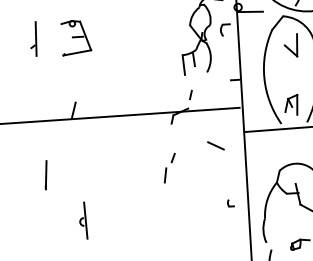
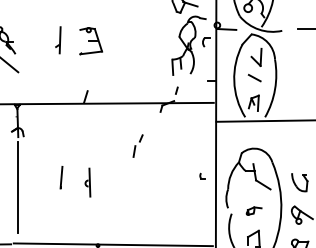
line: (215, 145) -> (254, 77), moved
part: (168, 167) -> (137, 145), moved
line: (46, 174) -> (61, 177), moved

